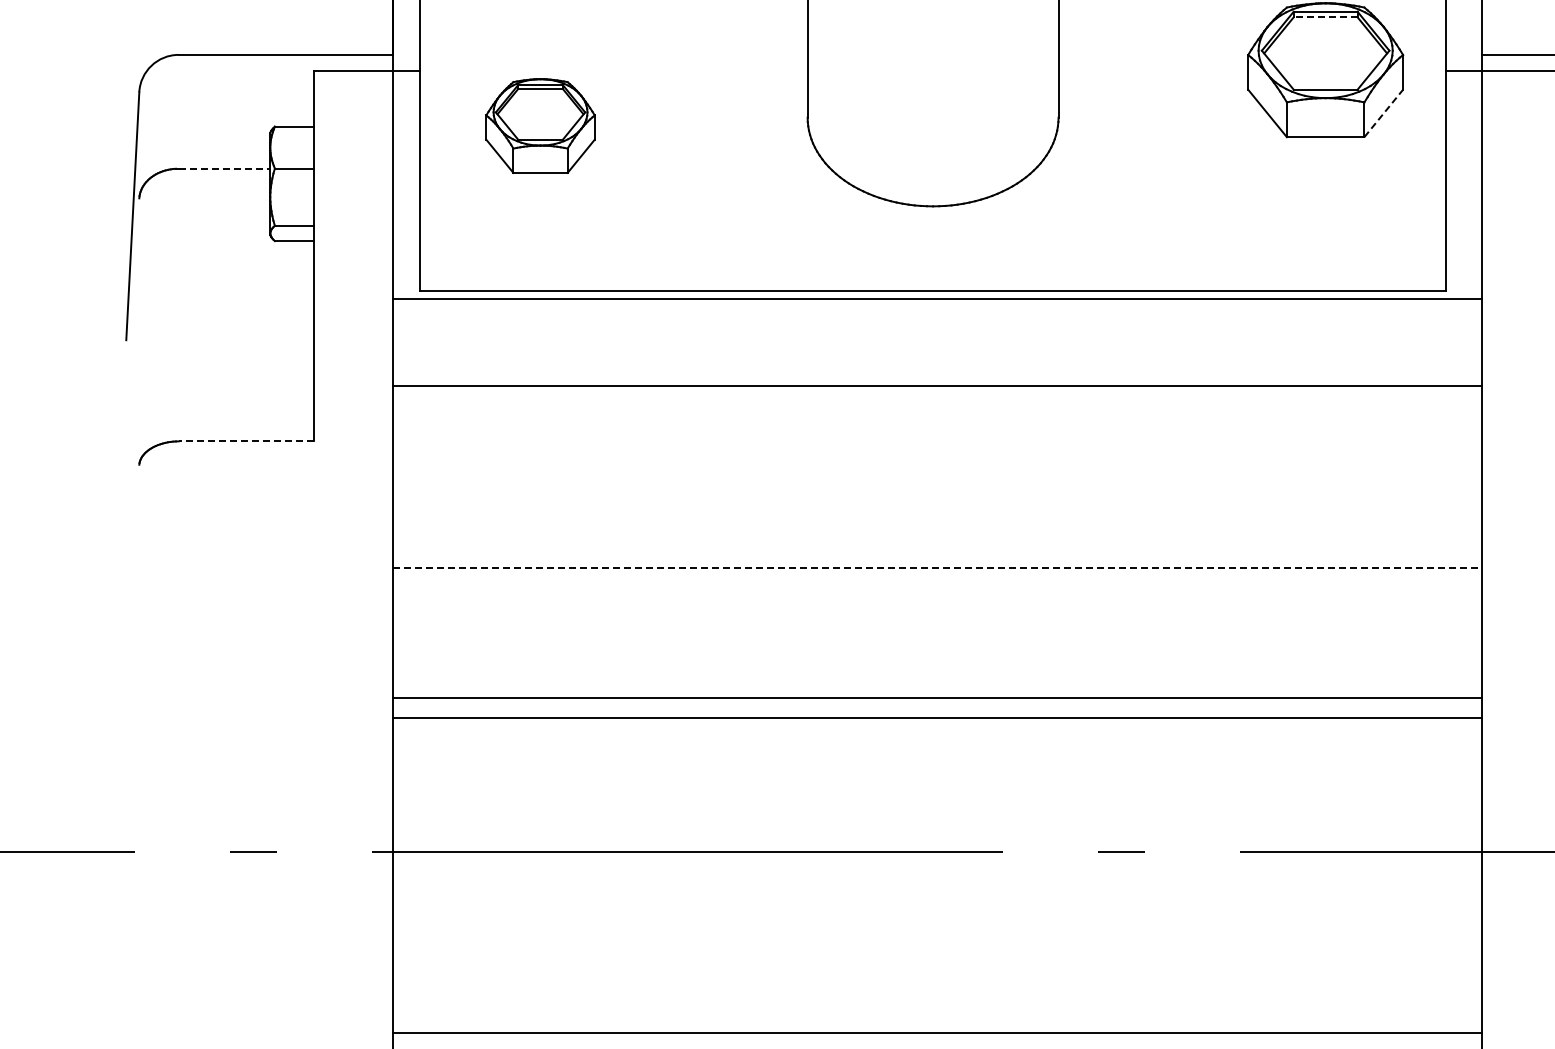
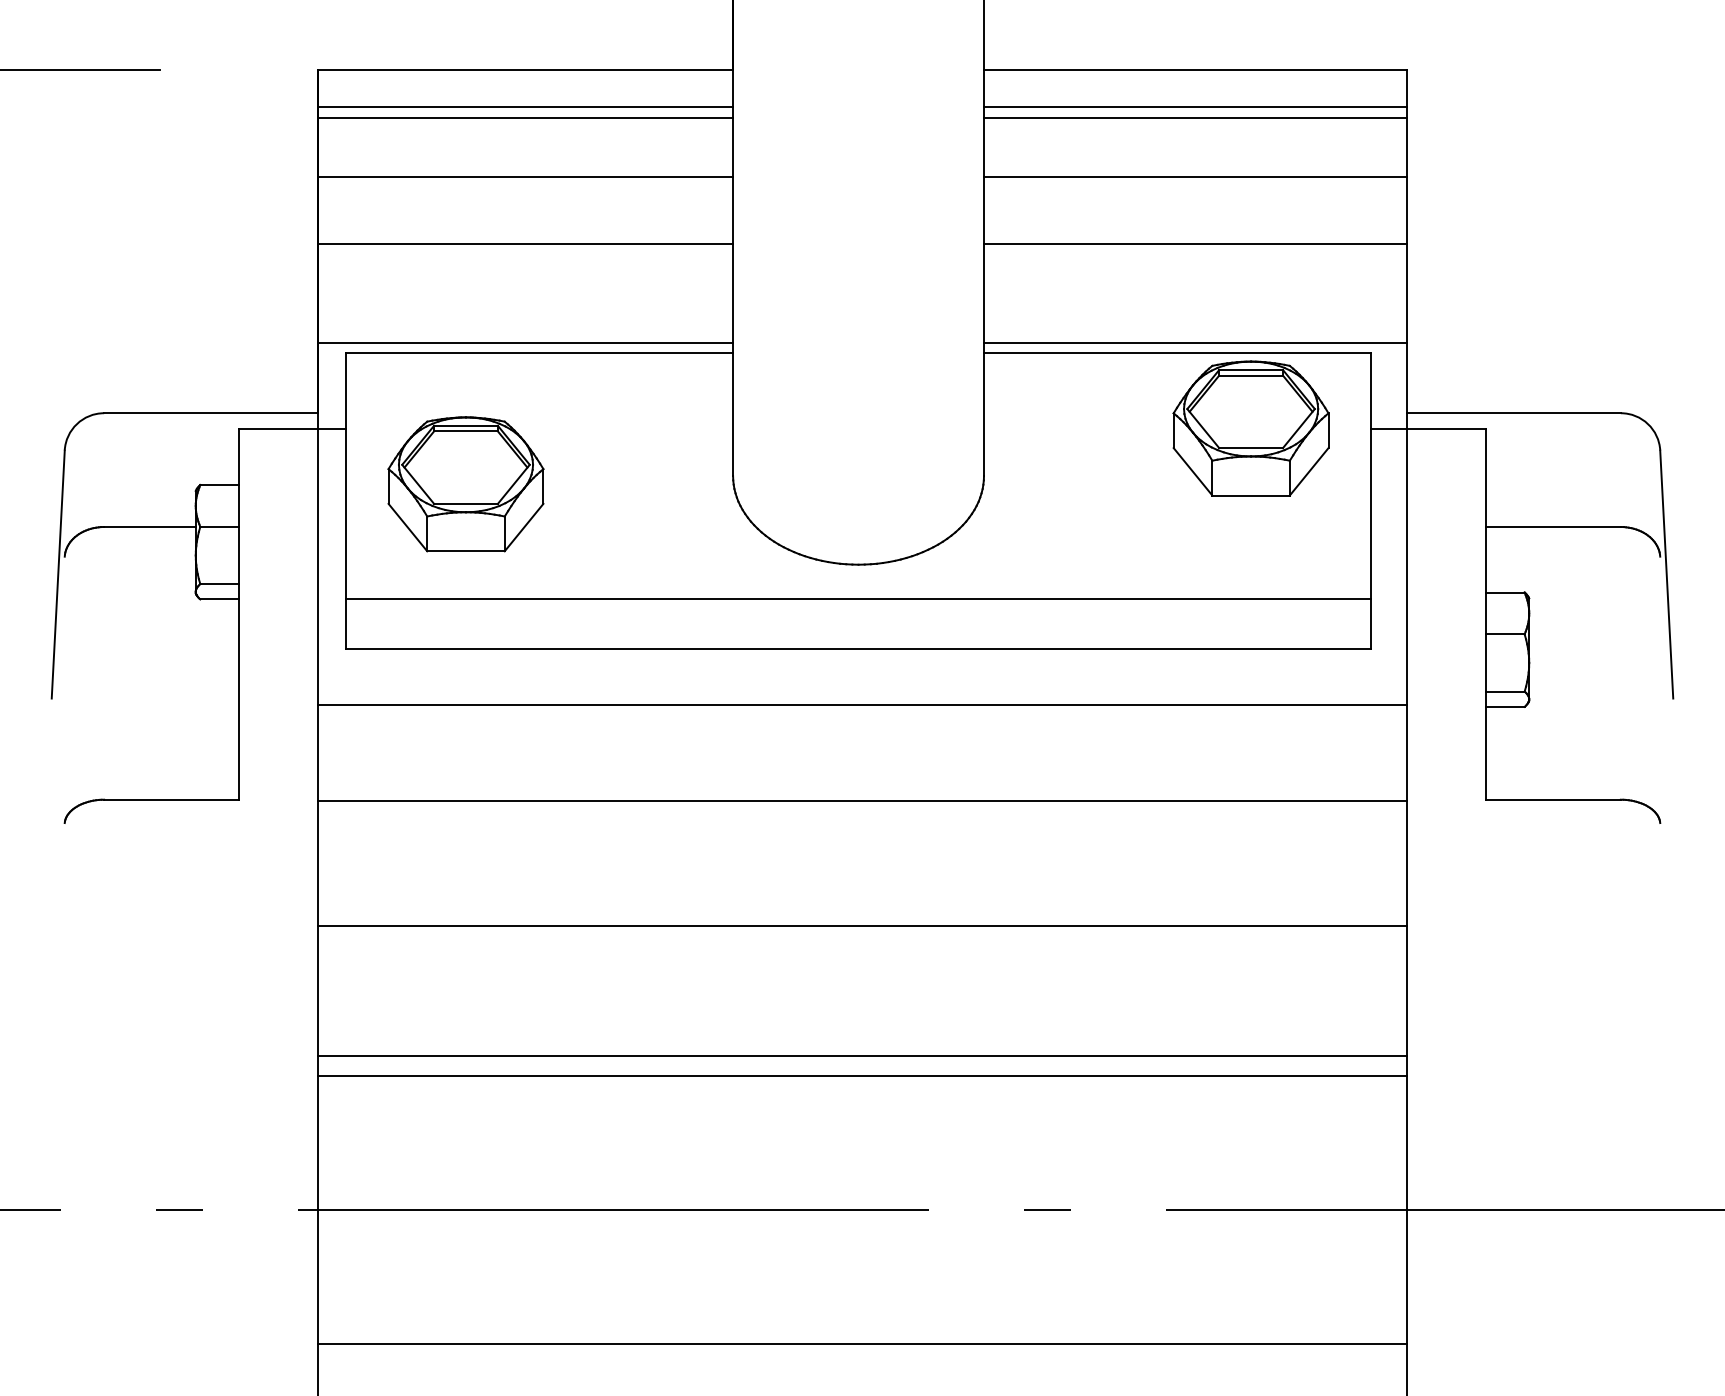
line: (1326, 17) -> (1251, 375), dashed -> solid
line: (1384, 113) -> (1309, 471), dashed -> solid
part: (540, 126) -> (465, 484), size x1.43
line: (224, 169) -> (149, 527), dashed -> solid
line: (933, 240) -> (858, 598), added
line: (937, 299) -> (862, 705), moved
line: (937, 386) -> (862, 800), moved
line: (246, 441) -> (171, 799), dashed -> solid
line: (937, 568) -> (862, 926), dashed -> solid
line: (937, 1033) -> (862, 1344), moved

